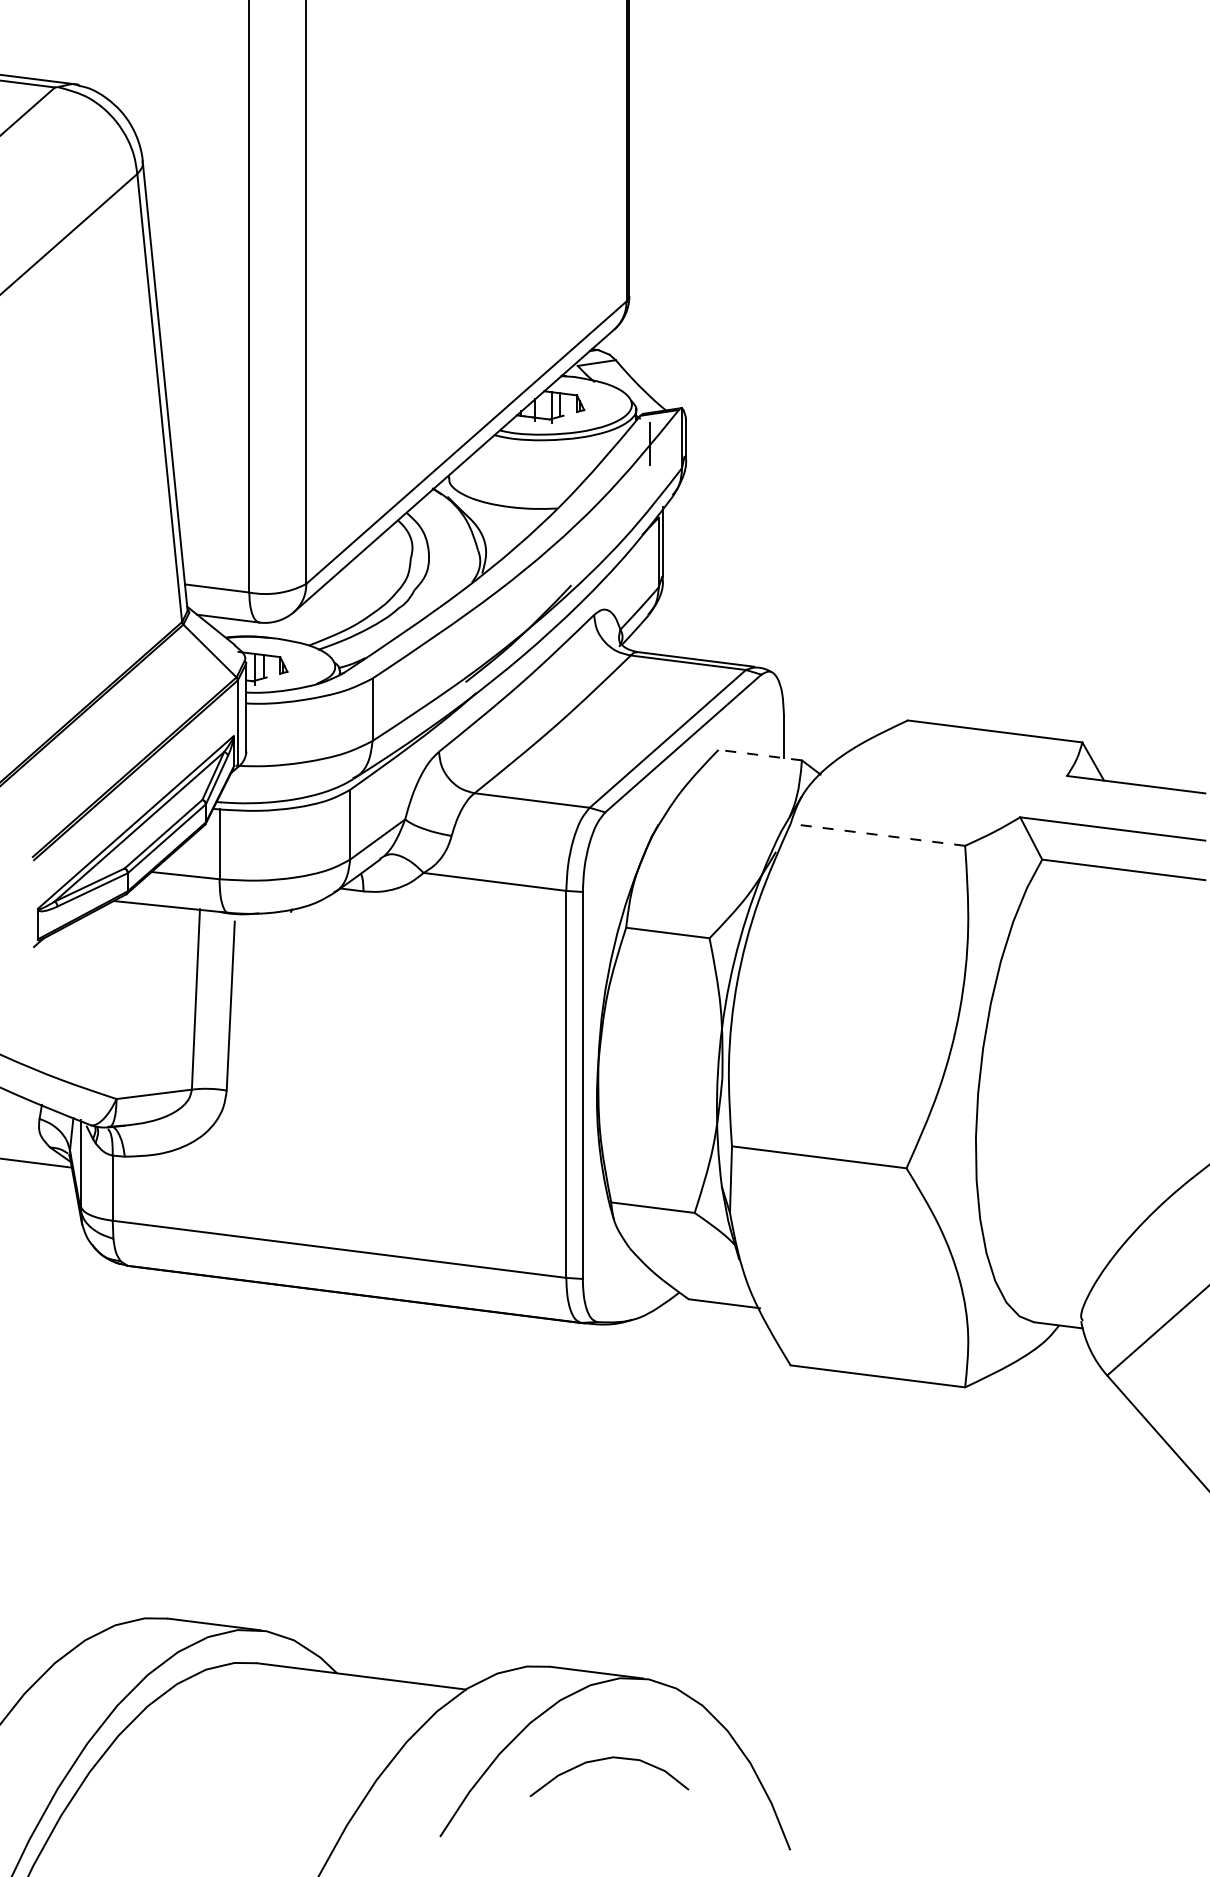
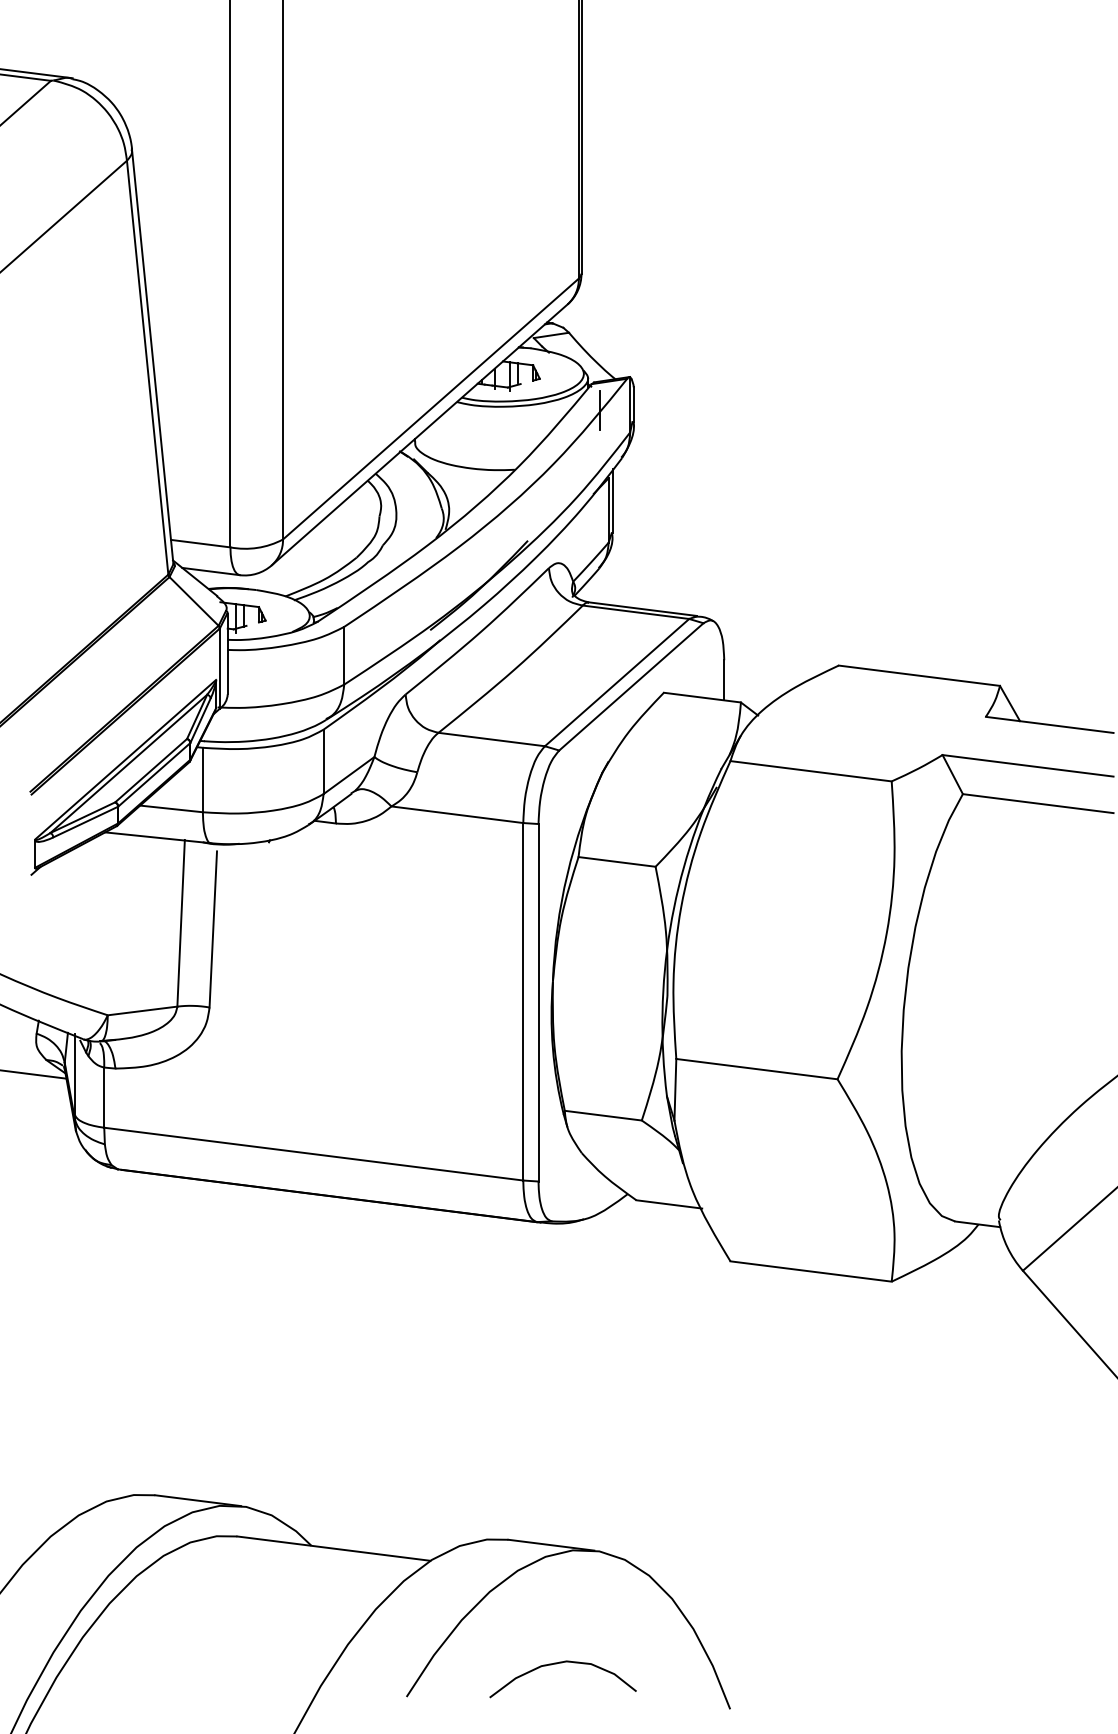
line: (760, 755) -> (702, 697), dashed -> solid
line: (877, 835) -> (810, 771), dashed -> solid
curve: (608, 1759) -> (562, 1663), moved

